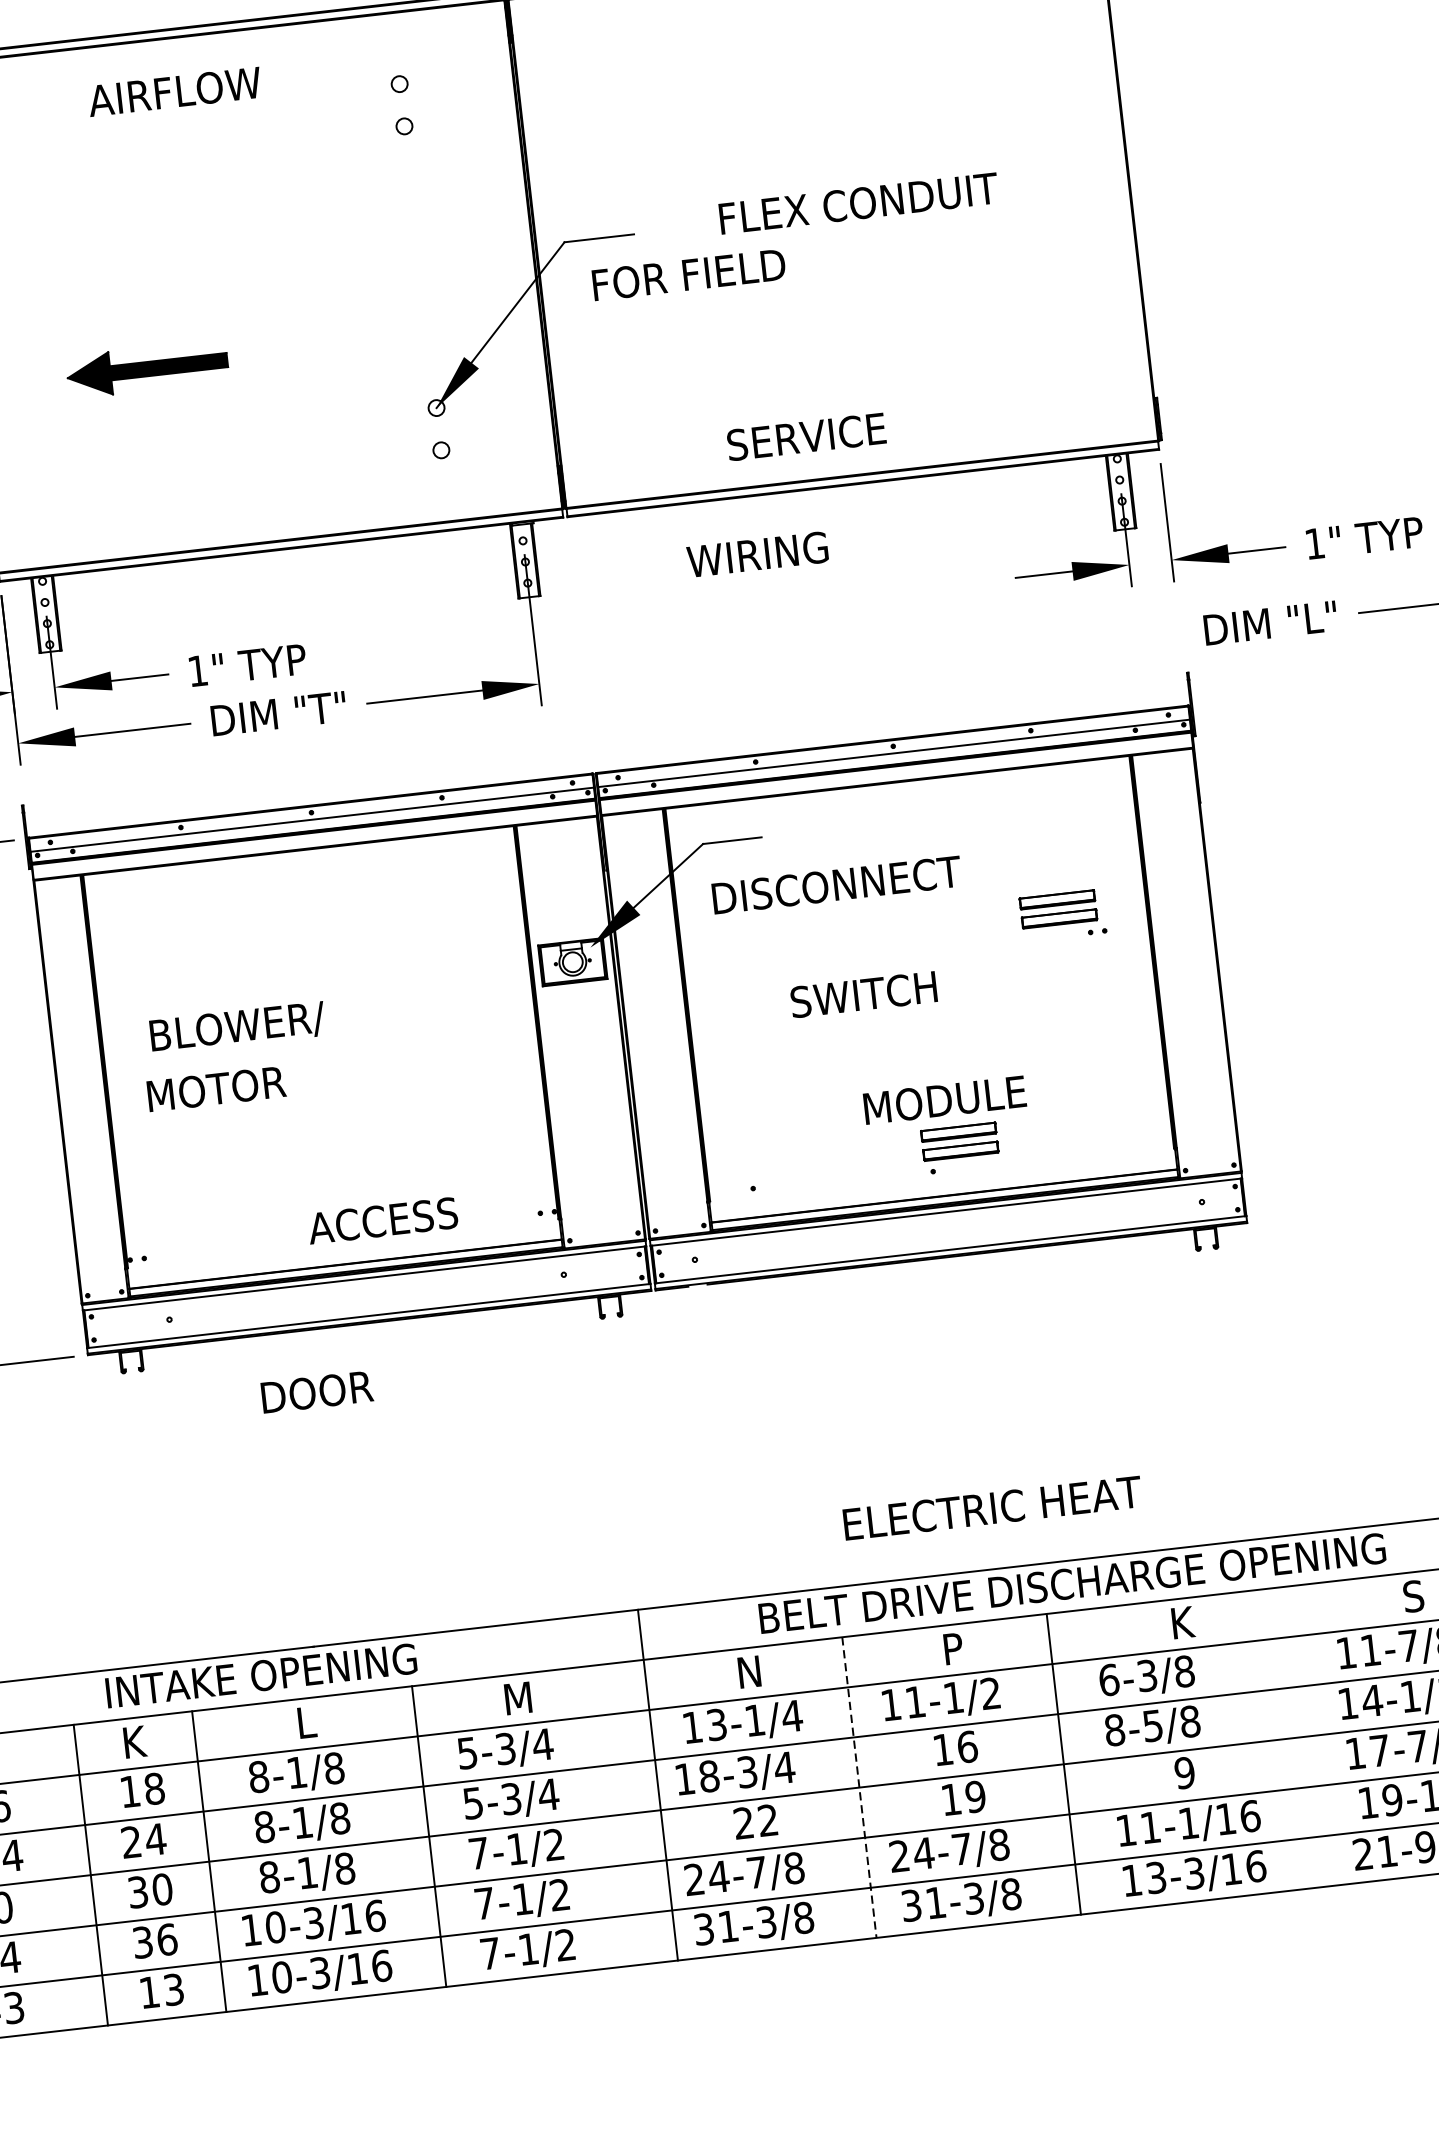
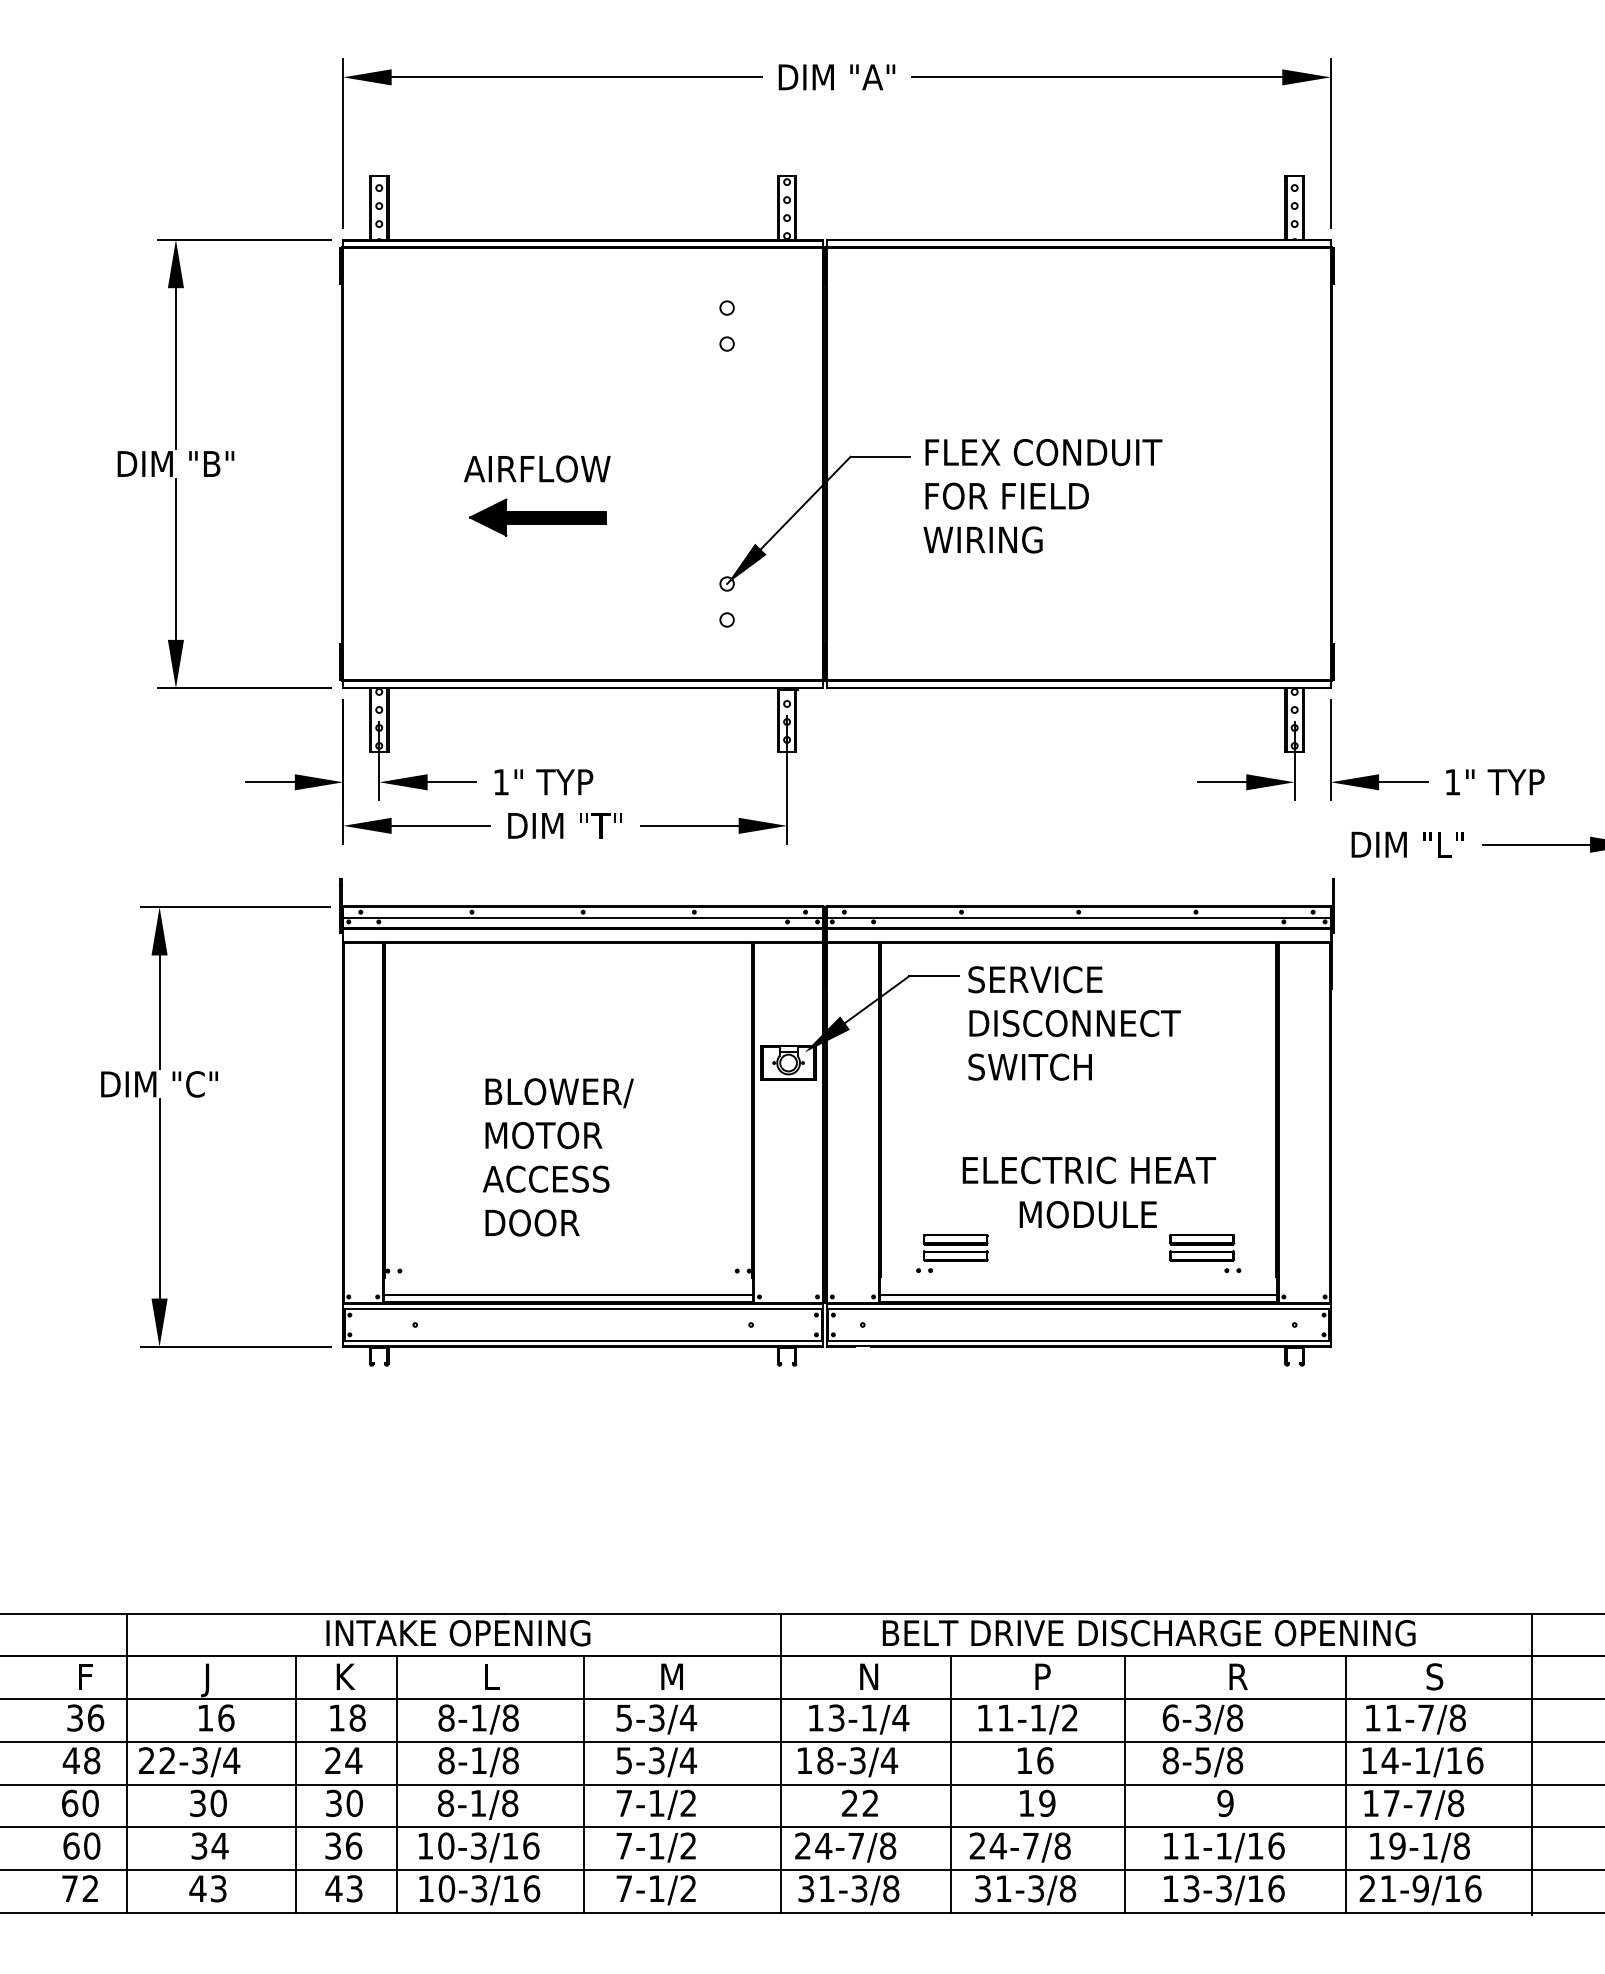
text: (174, 91) -> (537, 468), moved
text: (858, 203) -> (1043, 452), moved
text: (688, 274) -> (1006, 495), moved
part: (147, 369) -> (537, 517), moved
text: (806, 436) -> (1035, 979), moved
text: (756, 554) -> (982, 539), moved
text: (836, 885) -> (1074, 1023), moved
part: (1063, 915) -> (1205, 1253), moved
text: (862, 993) -> (1029, 1066), moved
text: (237, 1028) -> (559, 1093), moved
text: (216, 1089) -> (543, 1135), moved
part: (960, 1148) -> (955, 1253), moved
text: (382, 1220) -> (545, 1178), moved
text: (317, 1391) -> (532, 1222), moved
text: (991, 1508) -> (1088, 1170), moved
text: (1184, 1622) -> (1239, 1676), K -> R
line: (1324, 1734) -> (1346, 1784), added
line: (859, 1787) -> (950, 1784), dashed -> solid
text: (148, 1992) -> (333, 1888), 13 -> 43

